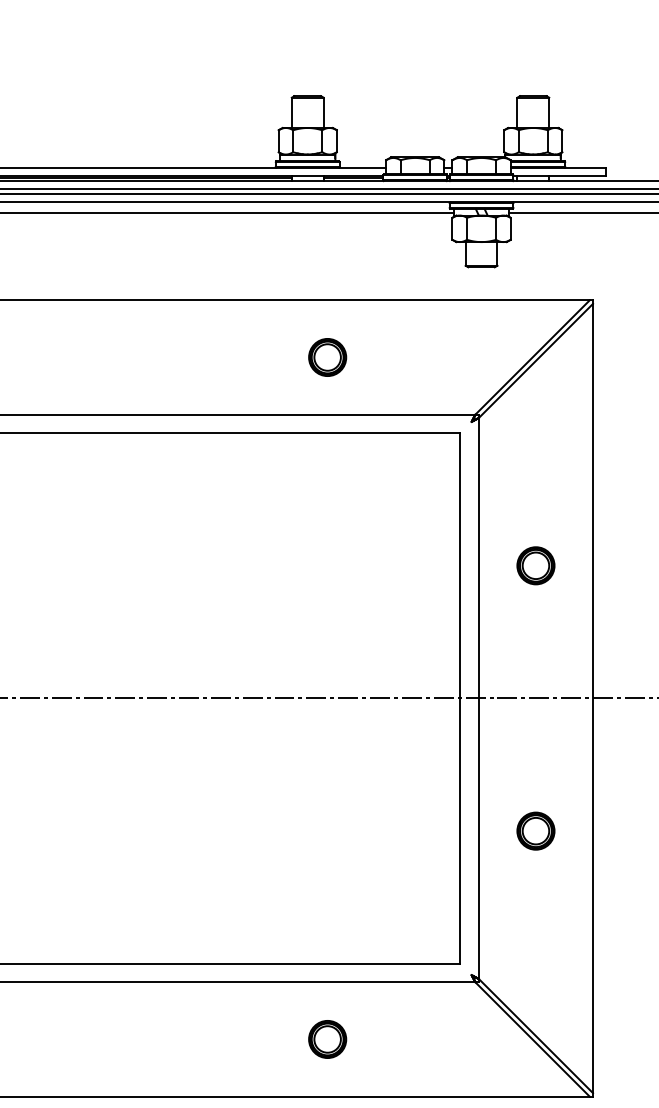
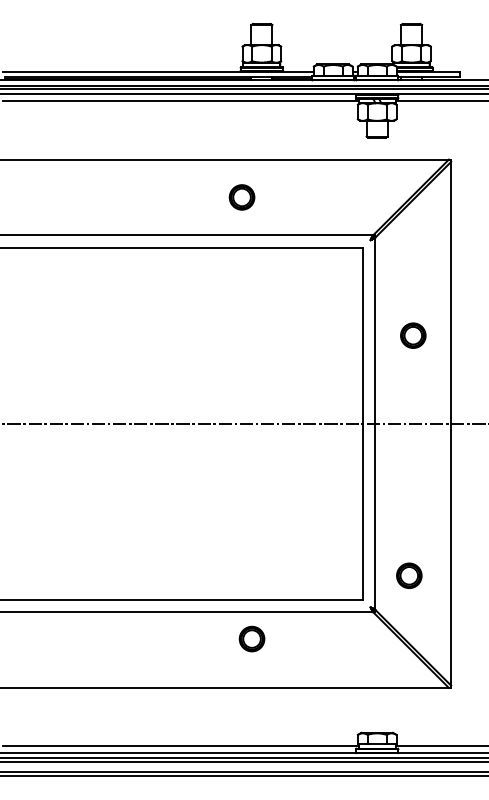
part: (326, 357) -> (241, 197), moved
part: (536, 830) -> (409, 575), moved
part: (326, 1038) -> (251, 638), moved

